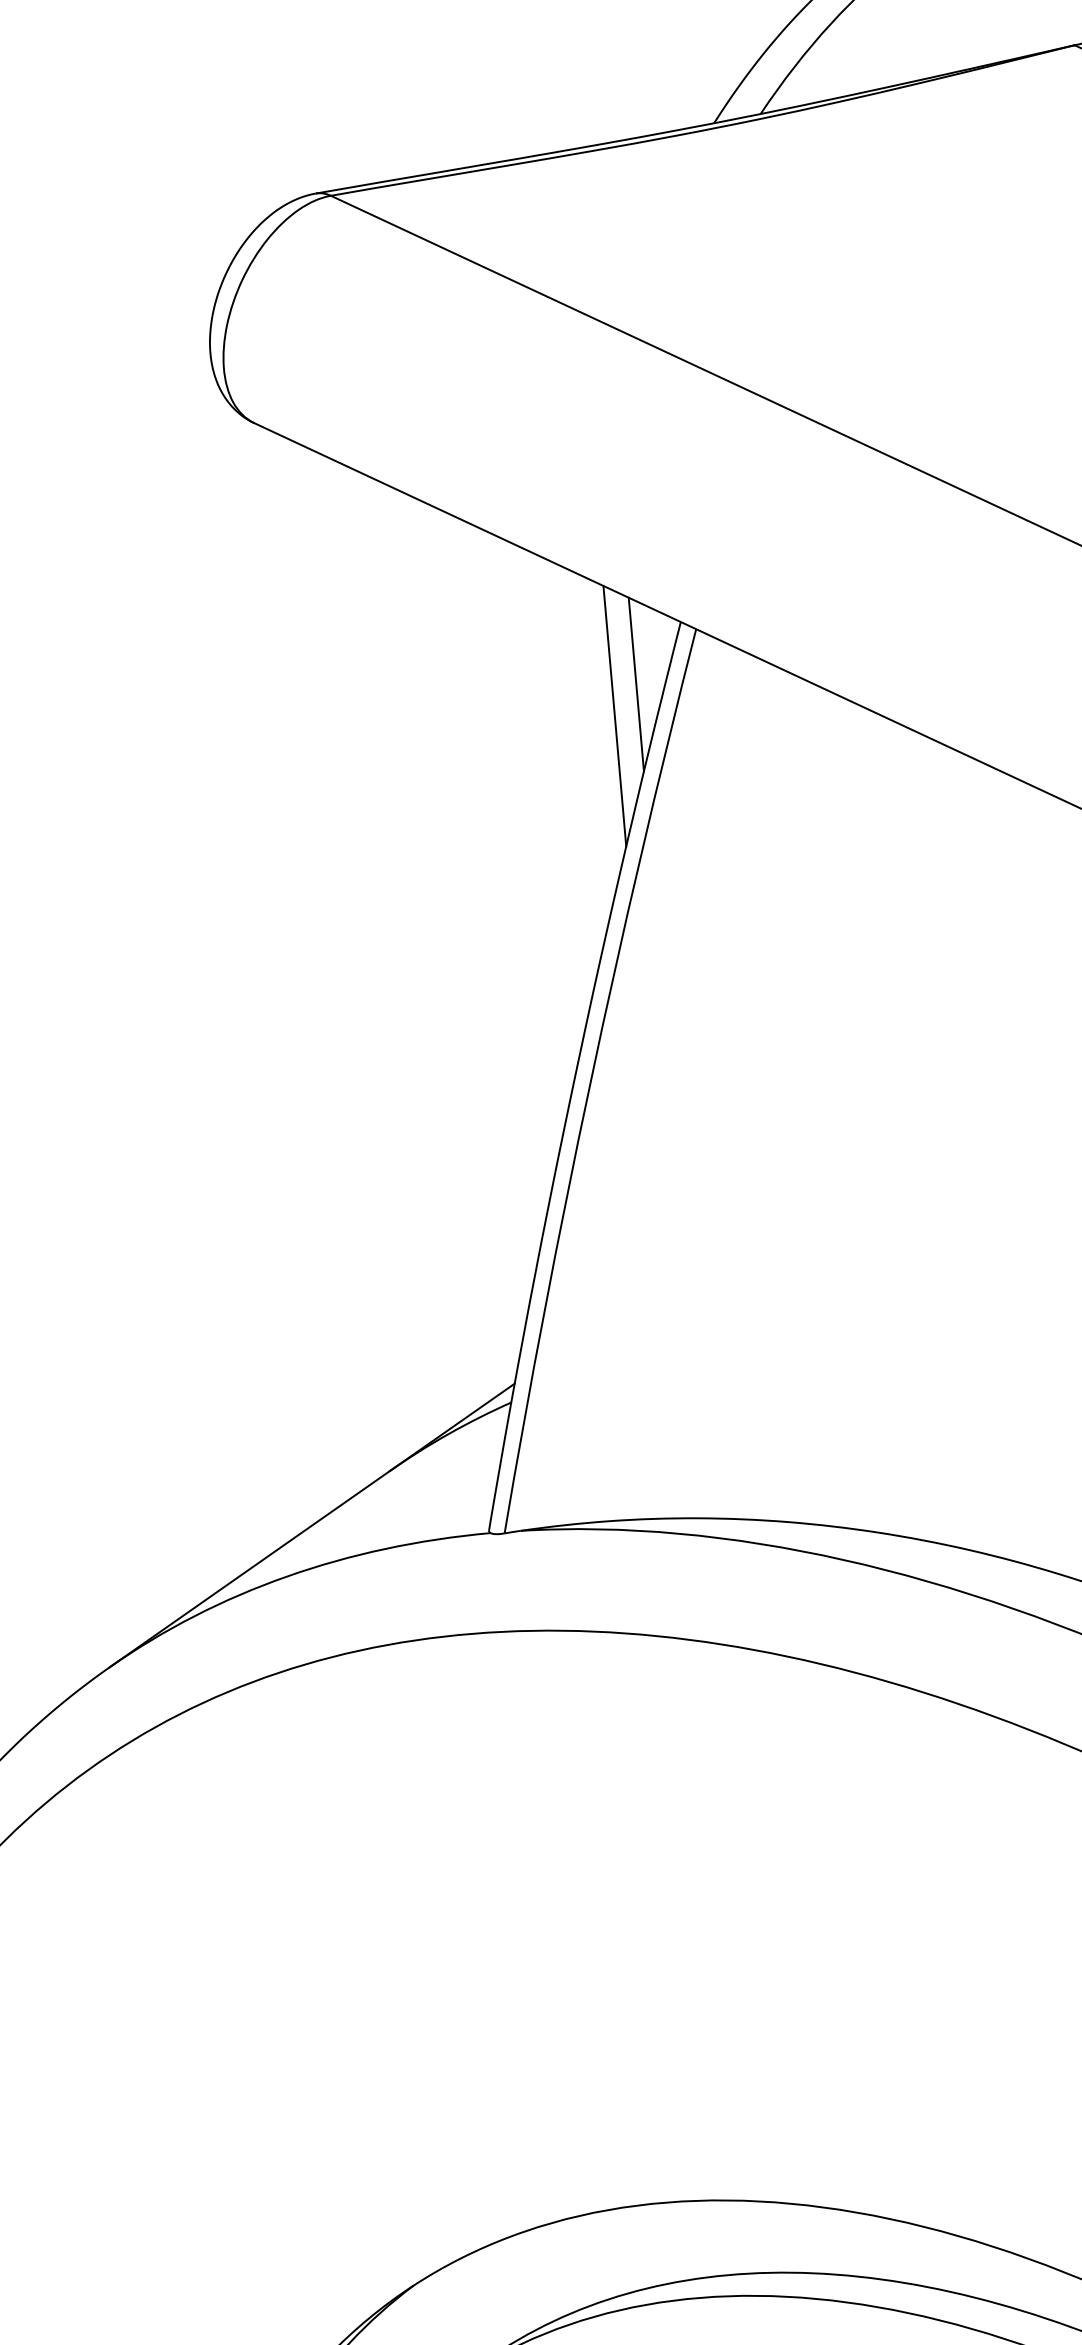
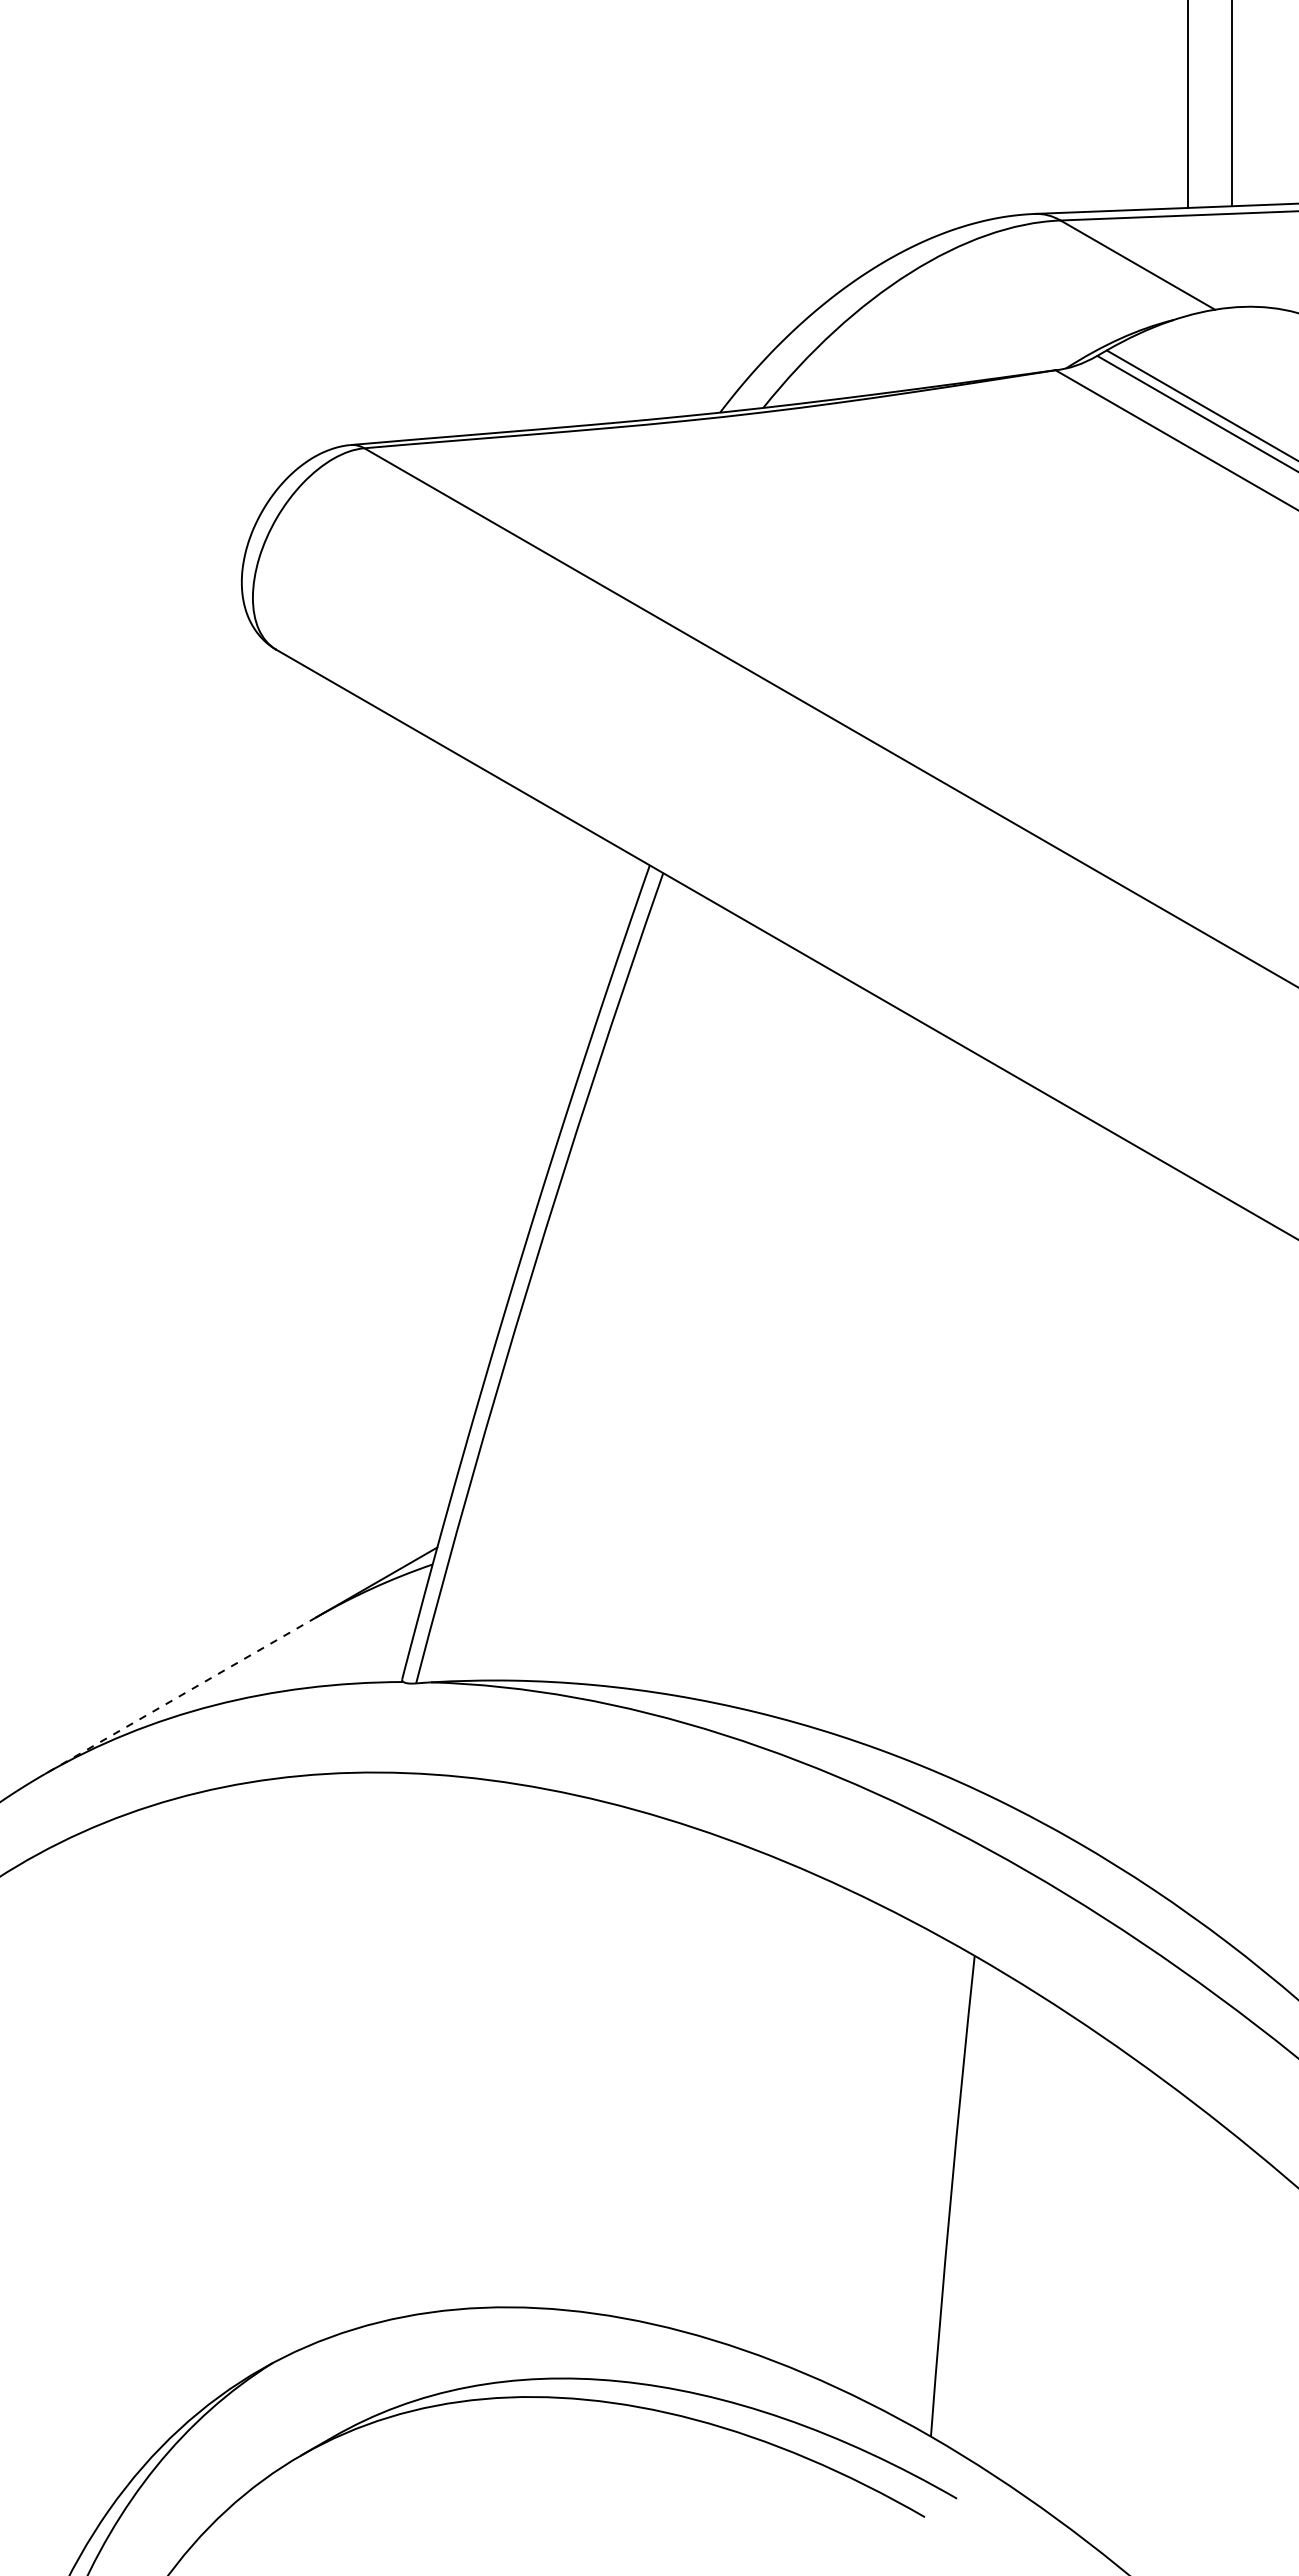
line: (636, 684) -> (604, 918), removed
line: (615, 715) -> (582, 945), removed
line: (249, 1568) -> (180, 1695), solid -> dashed

